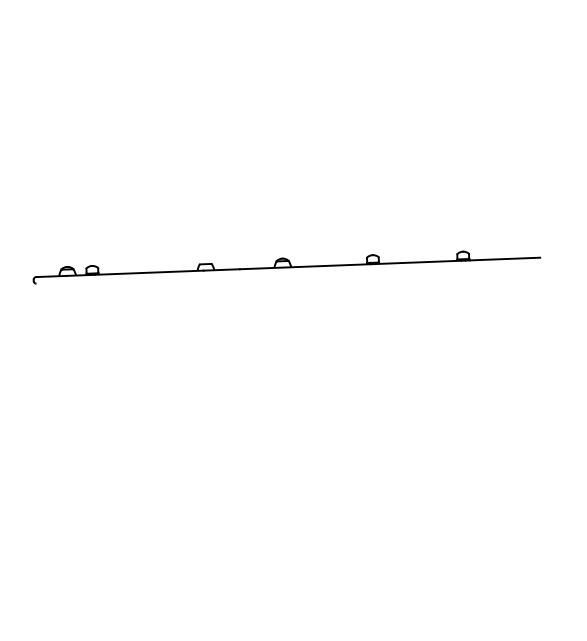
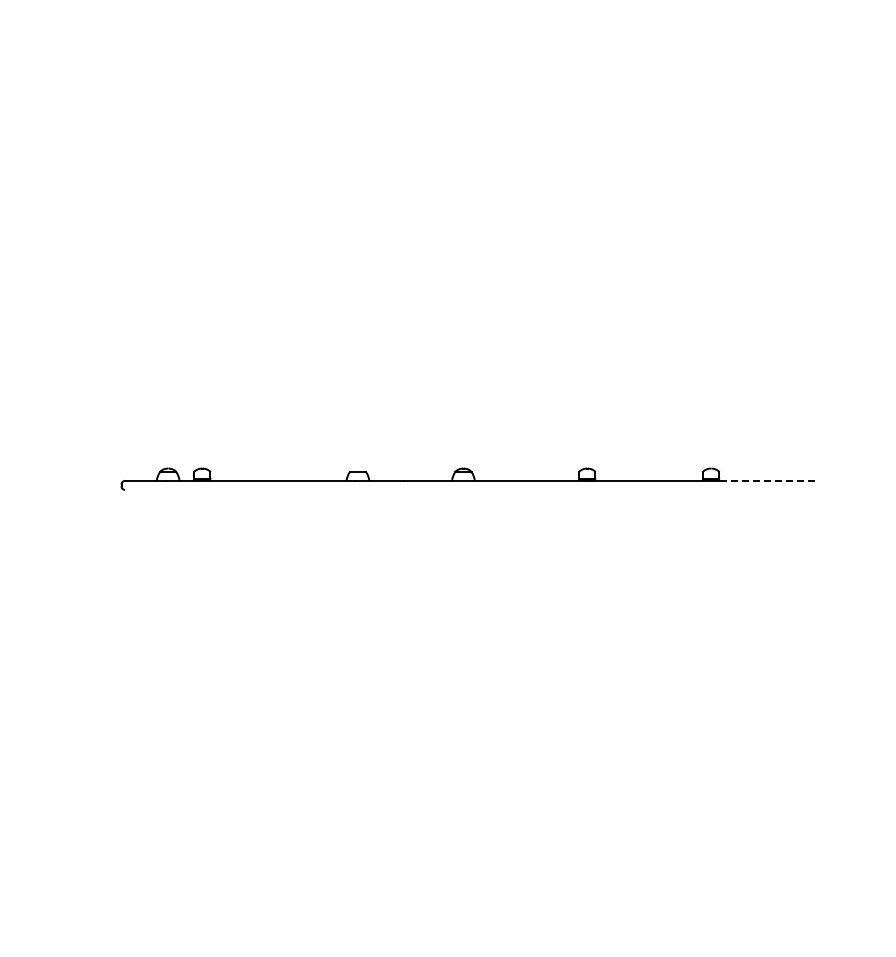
line: (505, 258) -> (768, 480), solid -> dashed

